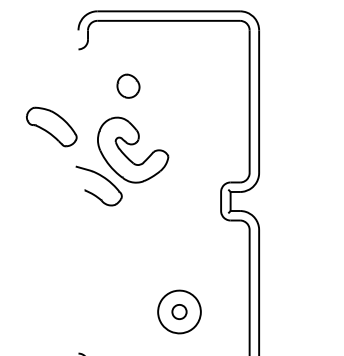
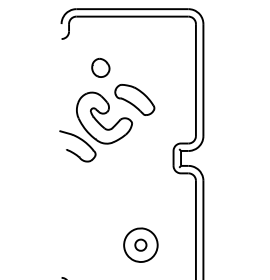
part: (51, 126) -> (134, 99), moved

